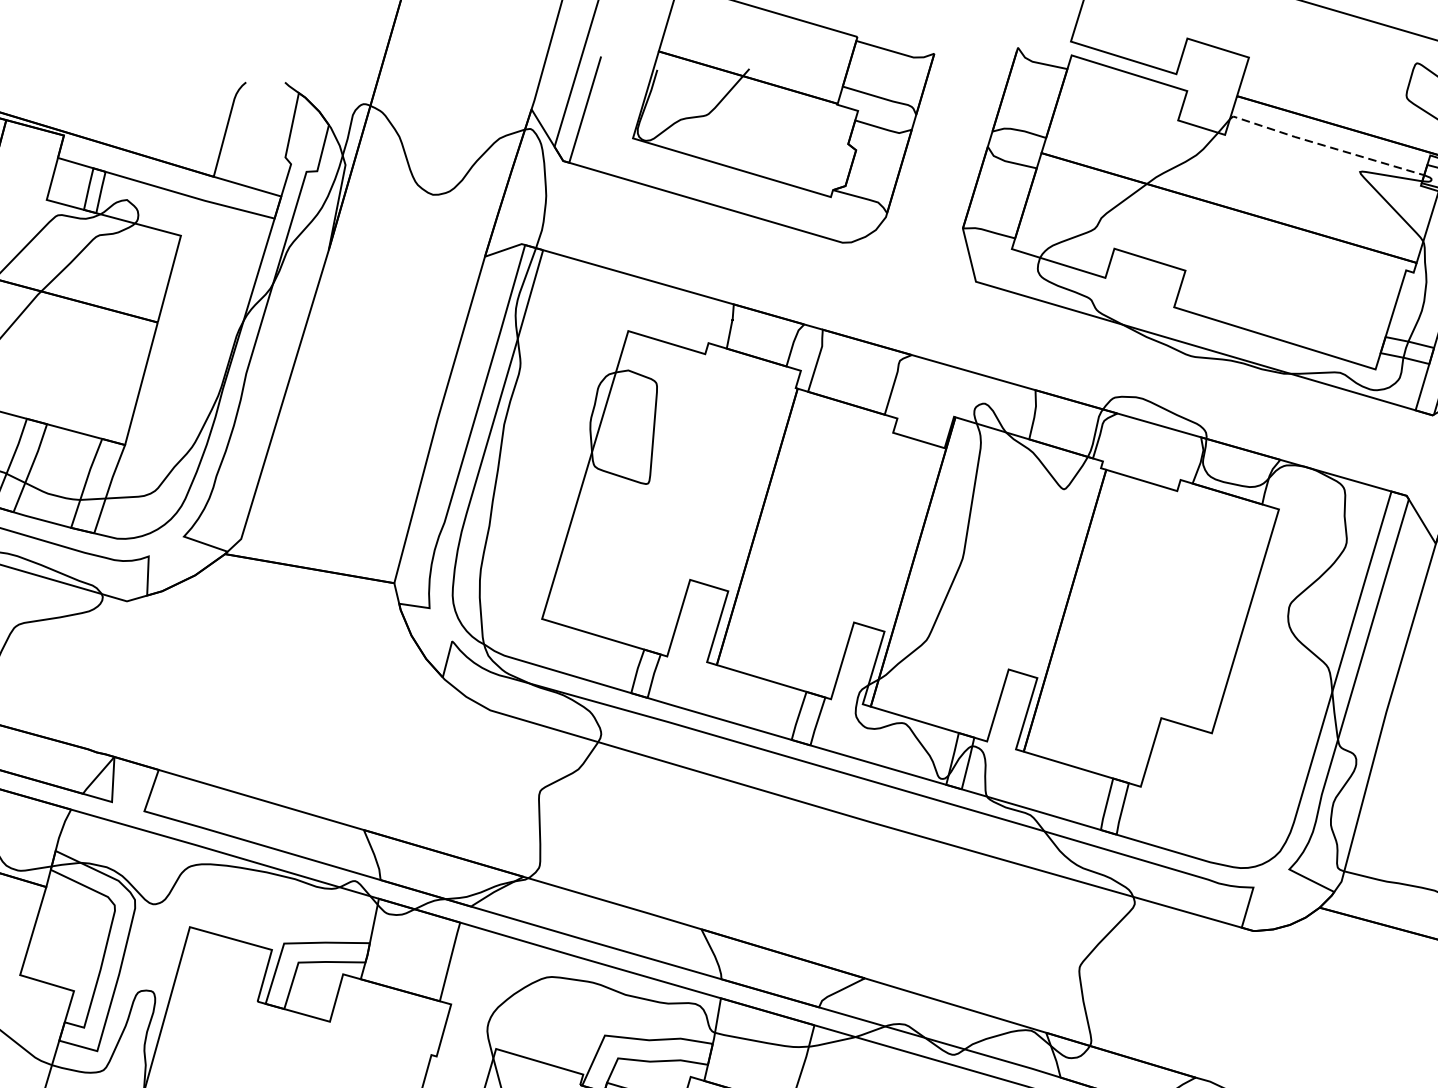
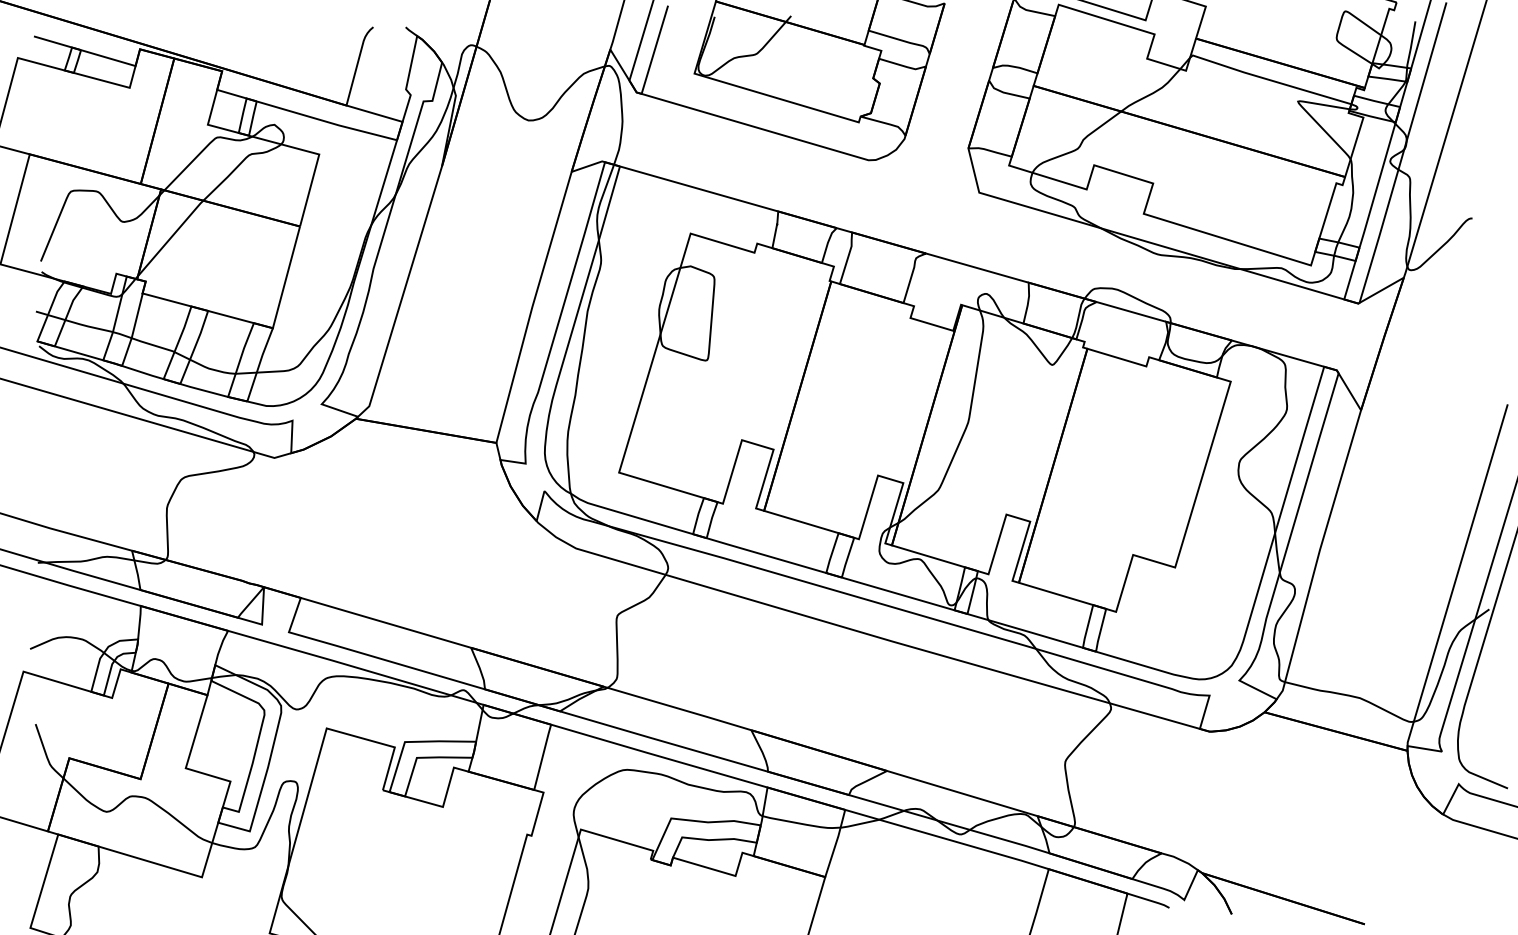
line: (1325, 145) -> (1269, 79), dashed -> solid

